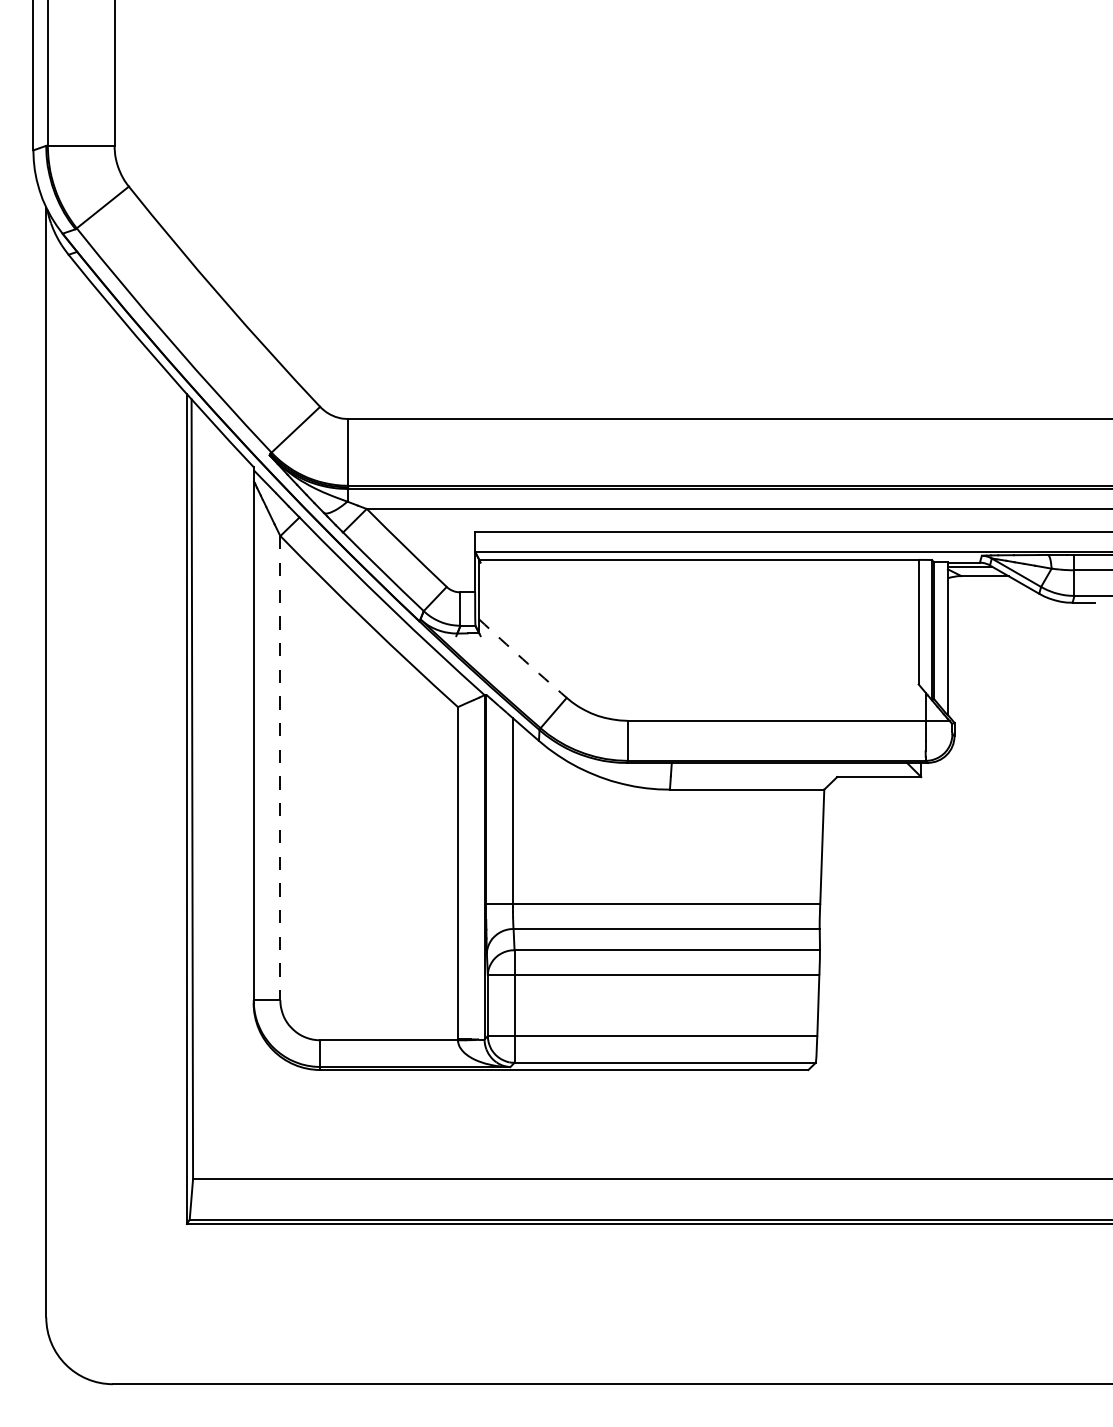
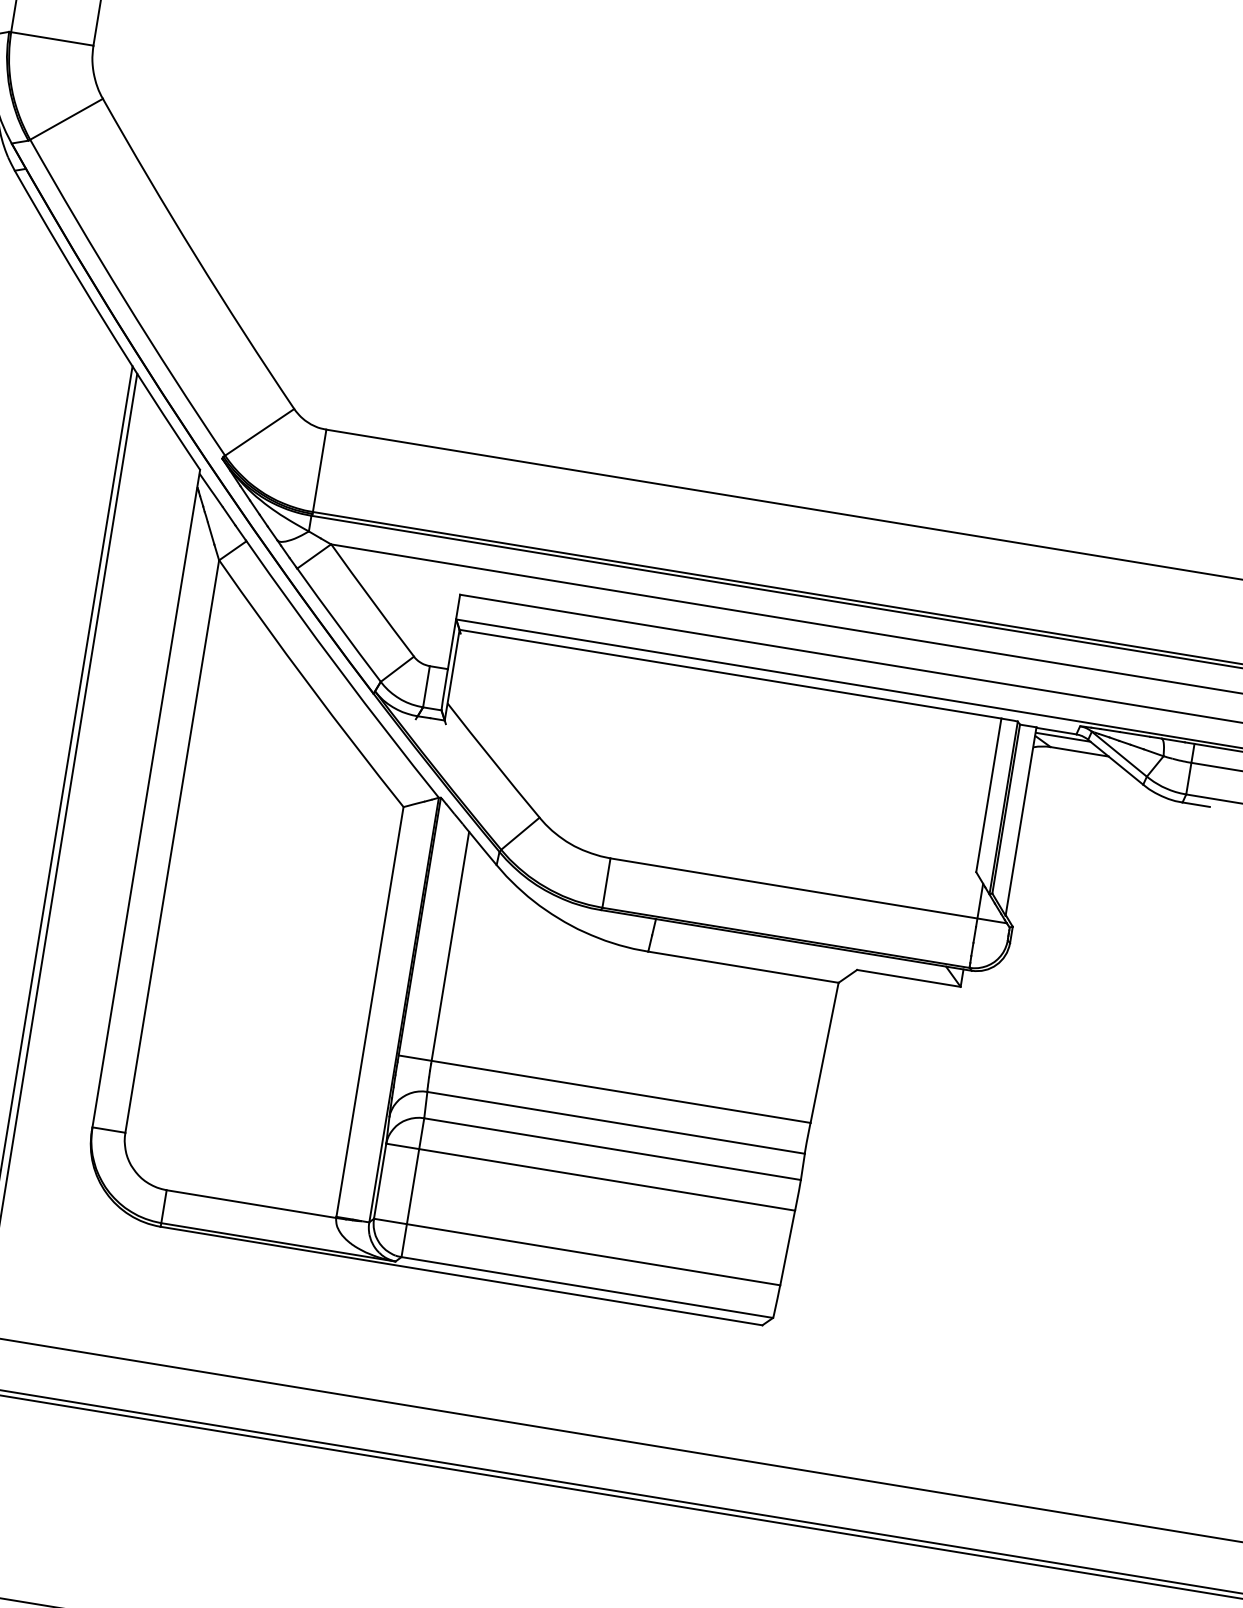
arc: (522, 659) -> (492, 761), dashed -> solid
line: (280, 768) -> (172, 846), dashed -> solid

